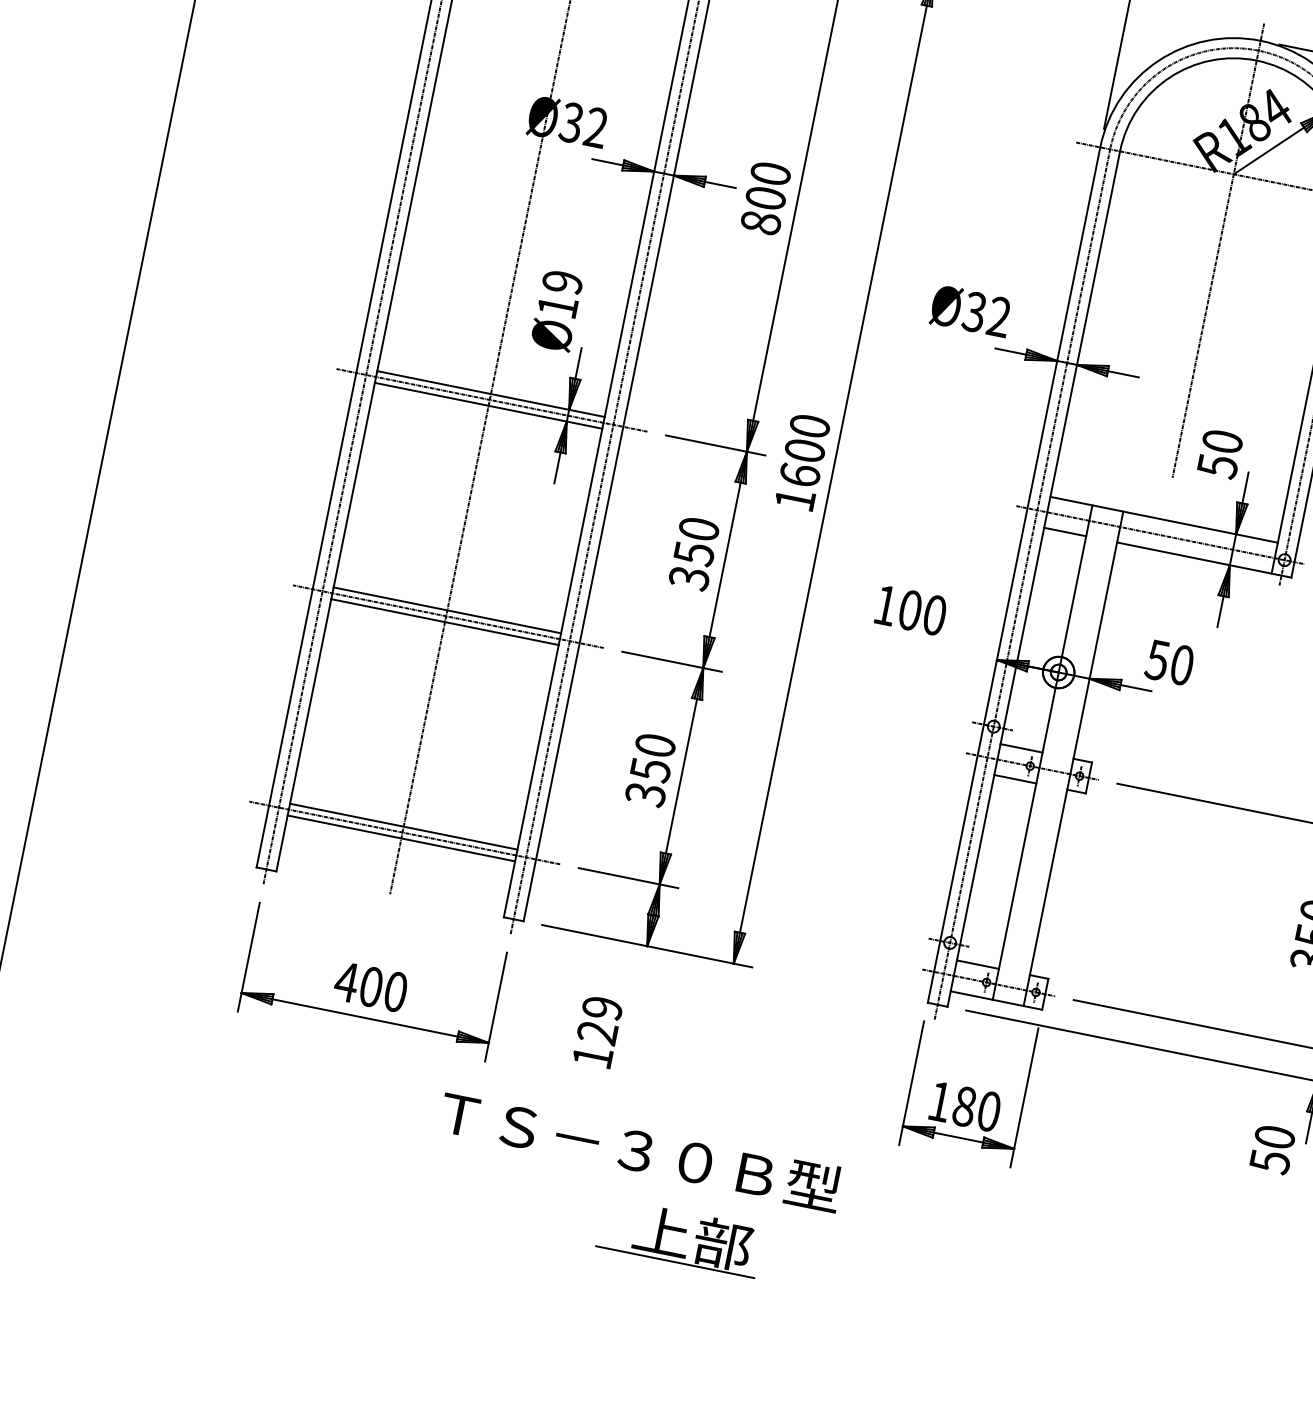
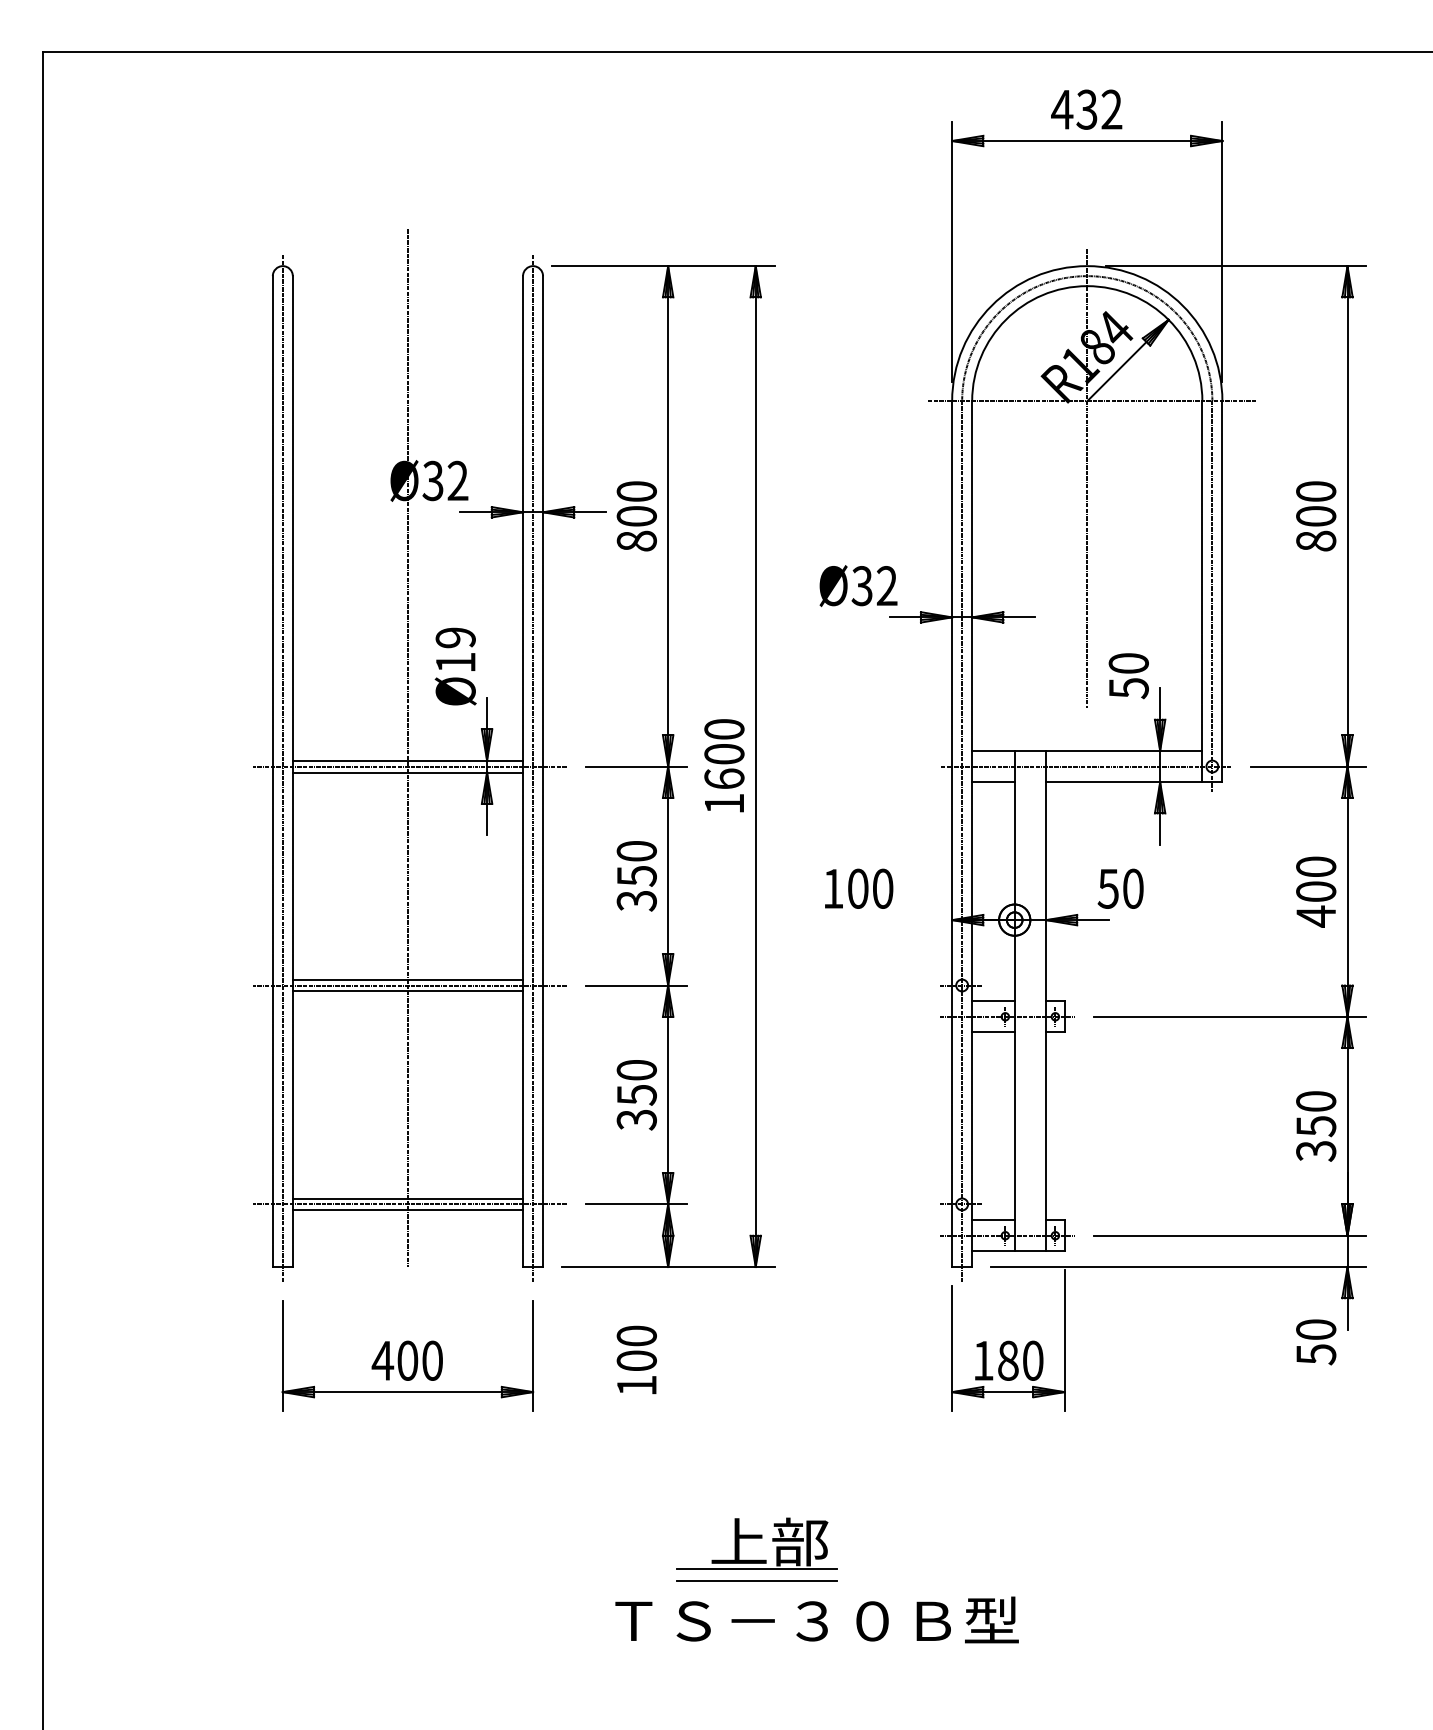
text: (599, 1020) -> (636, 1348), 129 -> 100
text: (640, 1149) -> (816, 1619), moved
line: (672, 1274) -> (757, 1581), added

